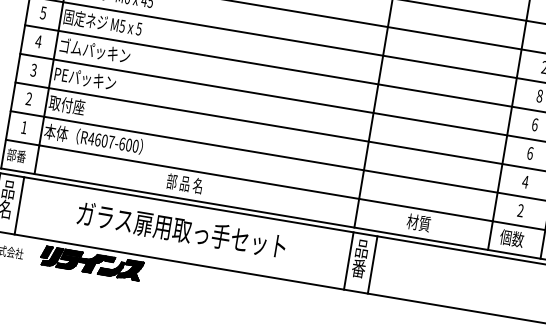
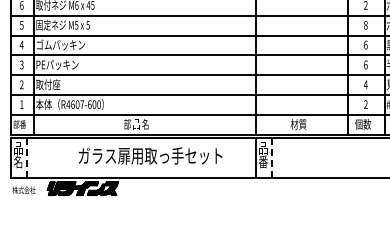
line: (19, 205) -> (27, 157), solid -> dashed
text: (181, 229) -> (150, 155), moved
line: (373, 264) -> (272, 157), solid -> dashed

